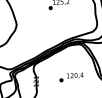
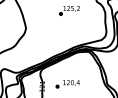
part: (71, 77) -> (67, 84), moved

